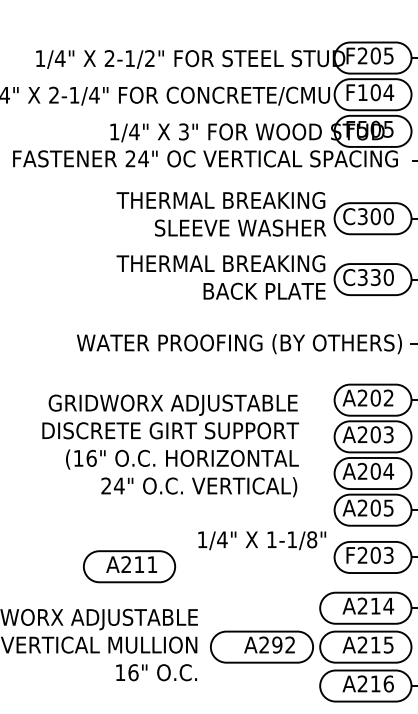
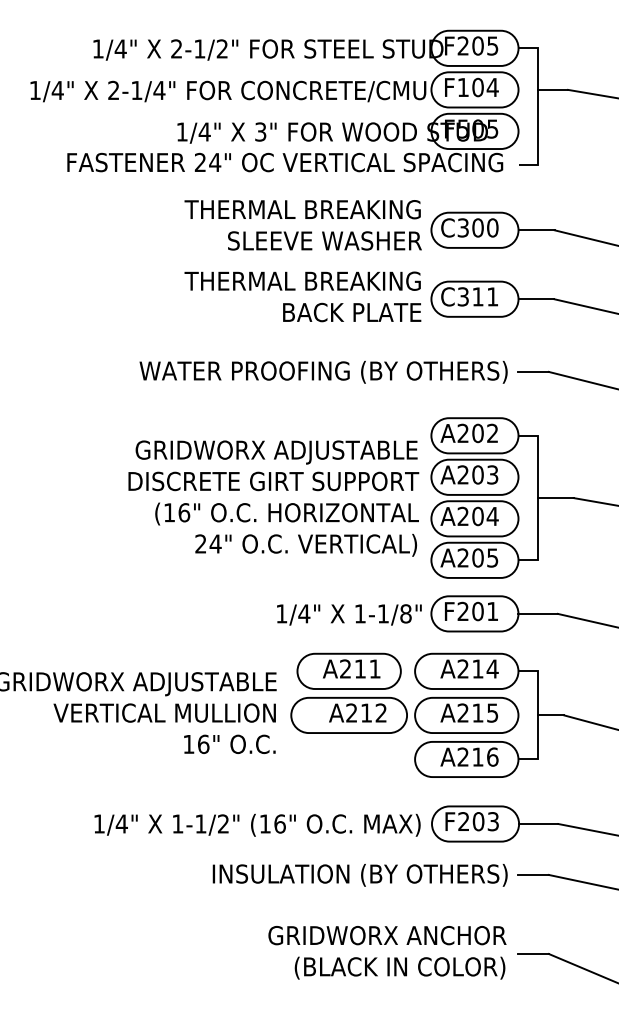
text: (382, 277) -> (485, 296), C330 -> C311
text: (170, 445) -> (273, 498), moved
text: (262, 540) -> (349, 614), moved
text: (388, 555) -> (492, 611), F203 -> F201
part: (128, 565) -> (348, 670), moved
text: (277, 644) -> (366, 712), A292 -> A212

